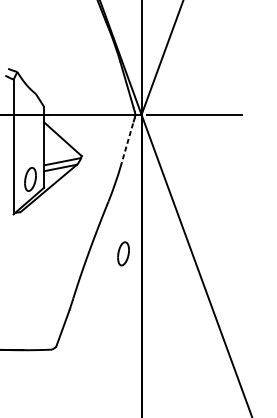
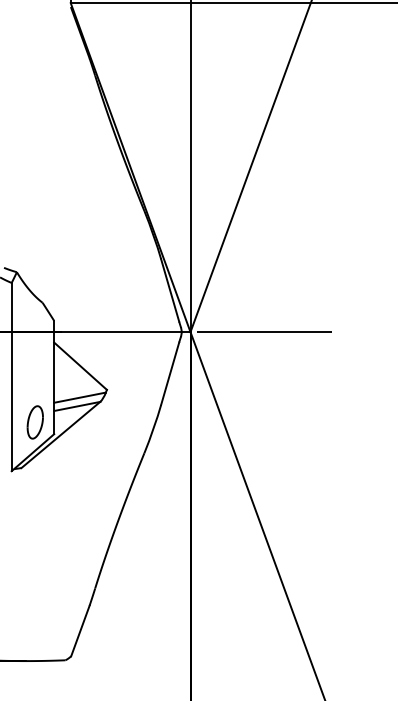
line: (127, 144) -> (170, 373), dashed -> solid
part: (122, 253) -> (164, 526), removed

